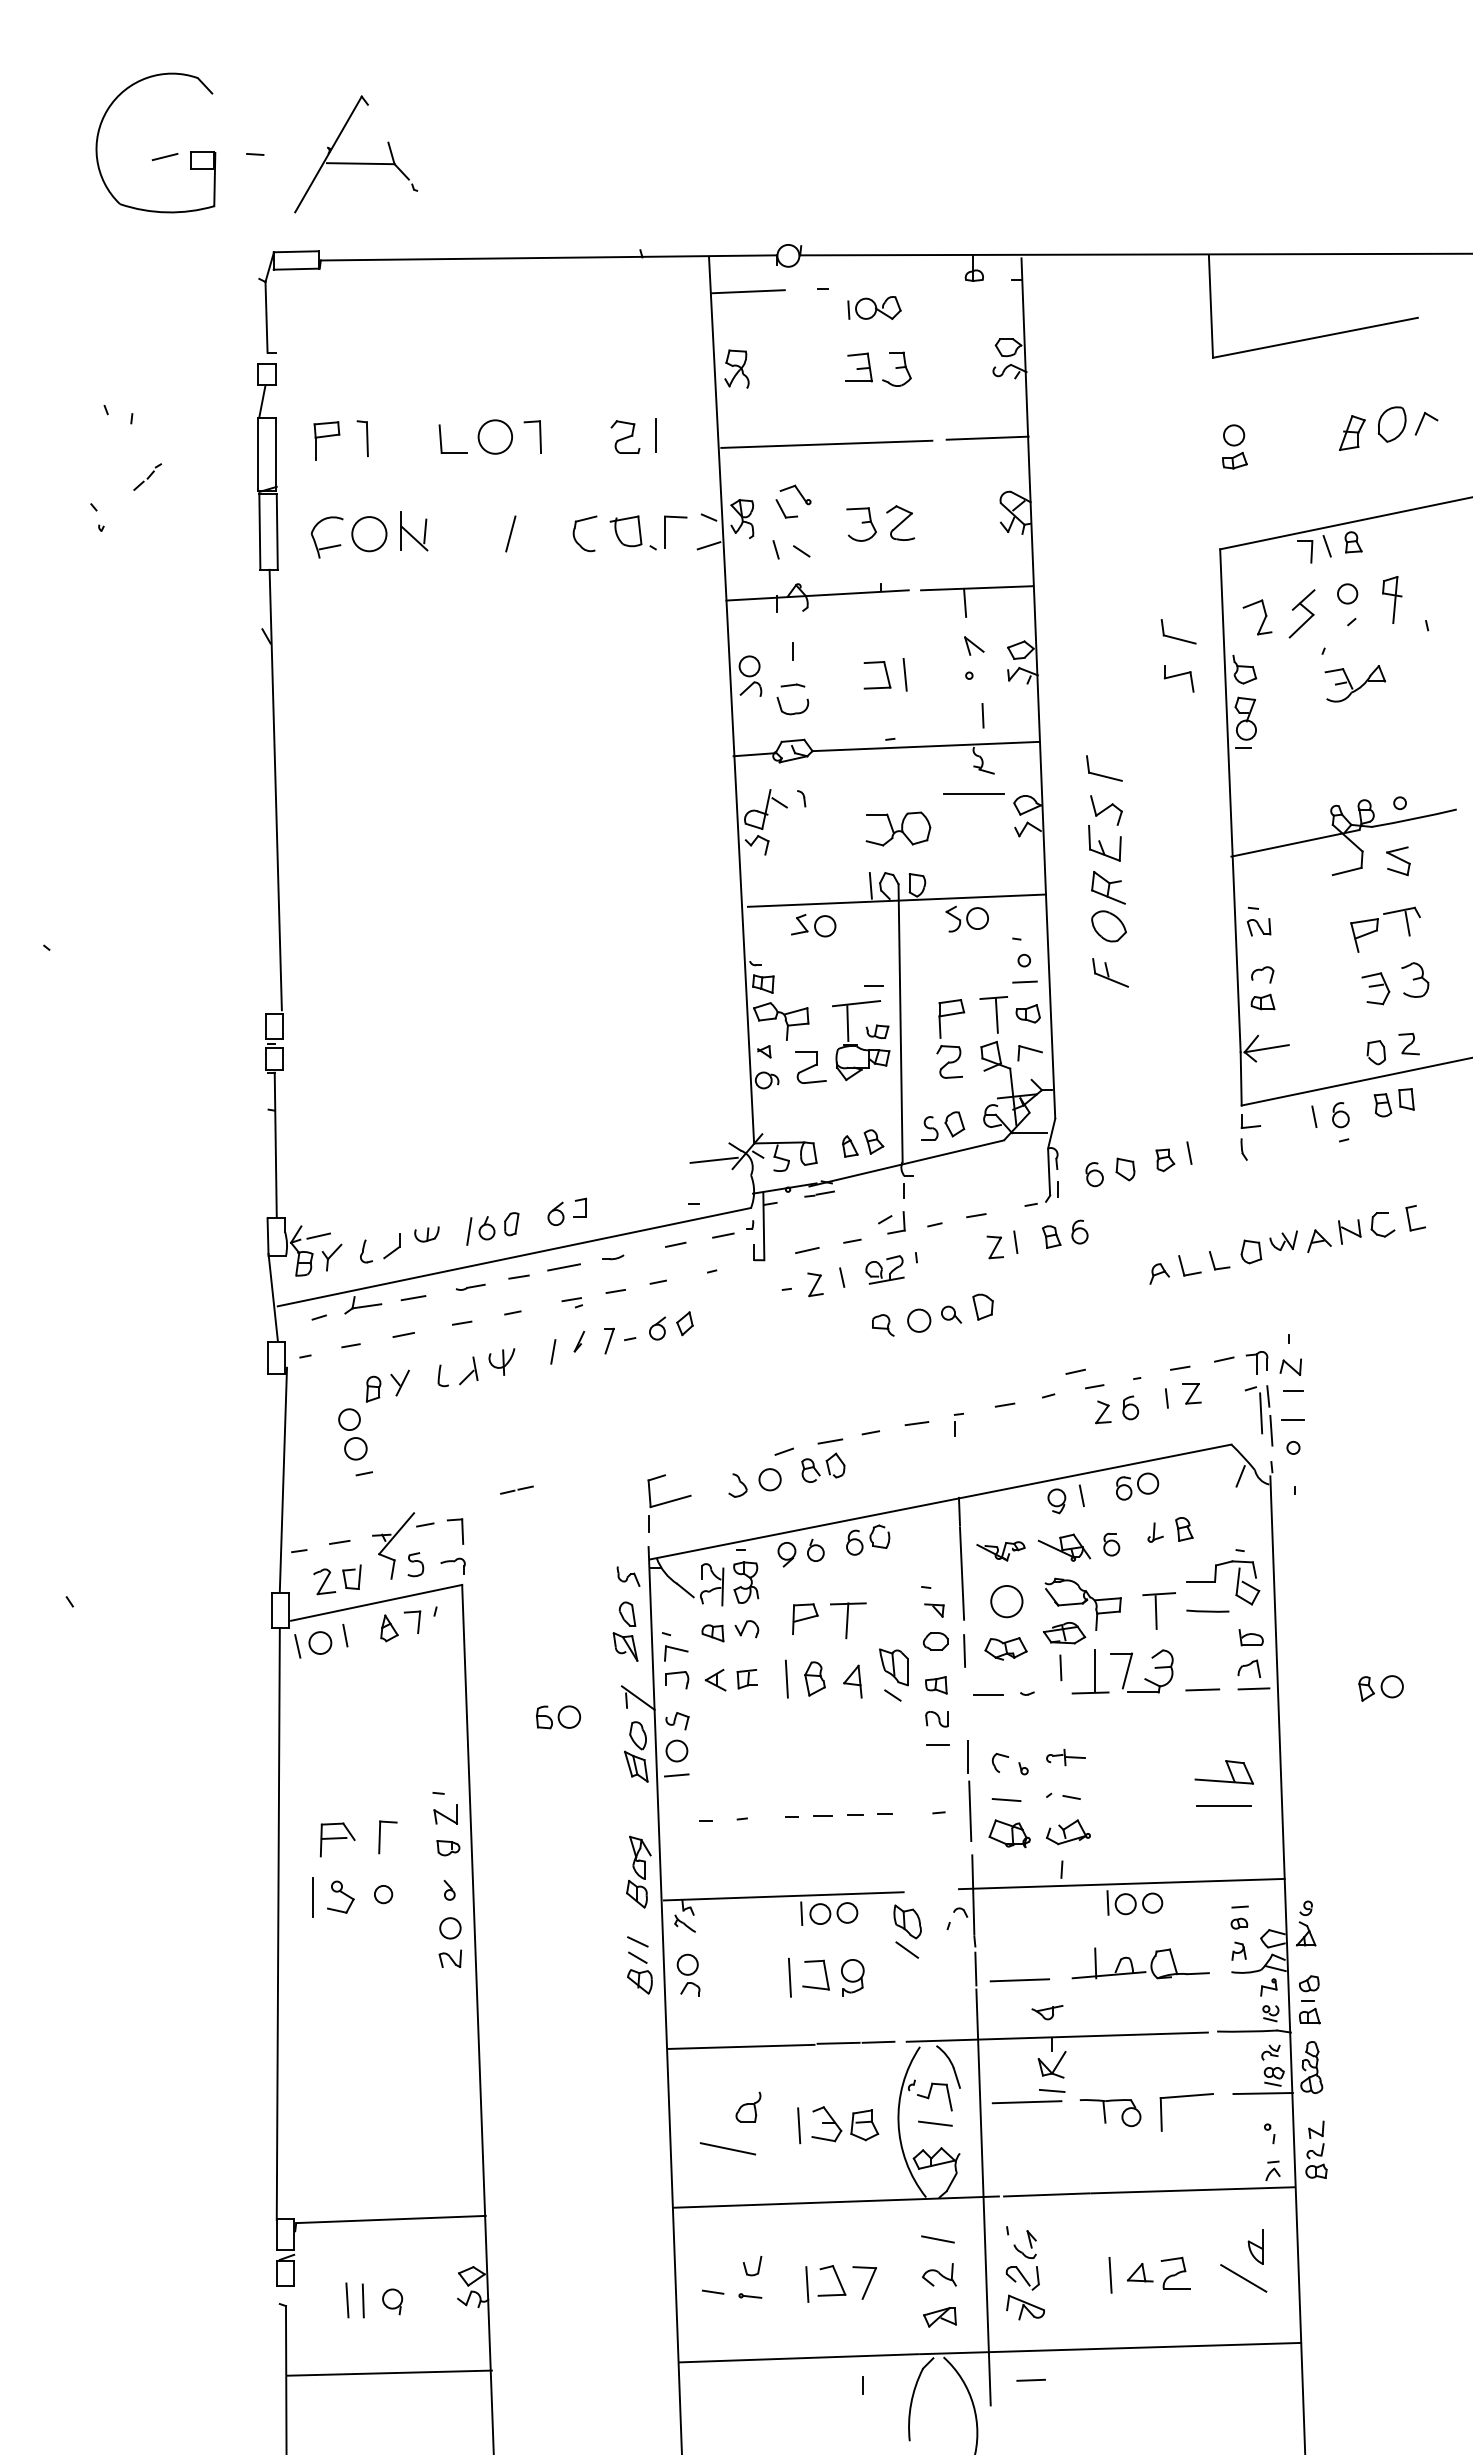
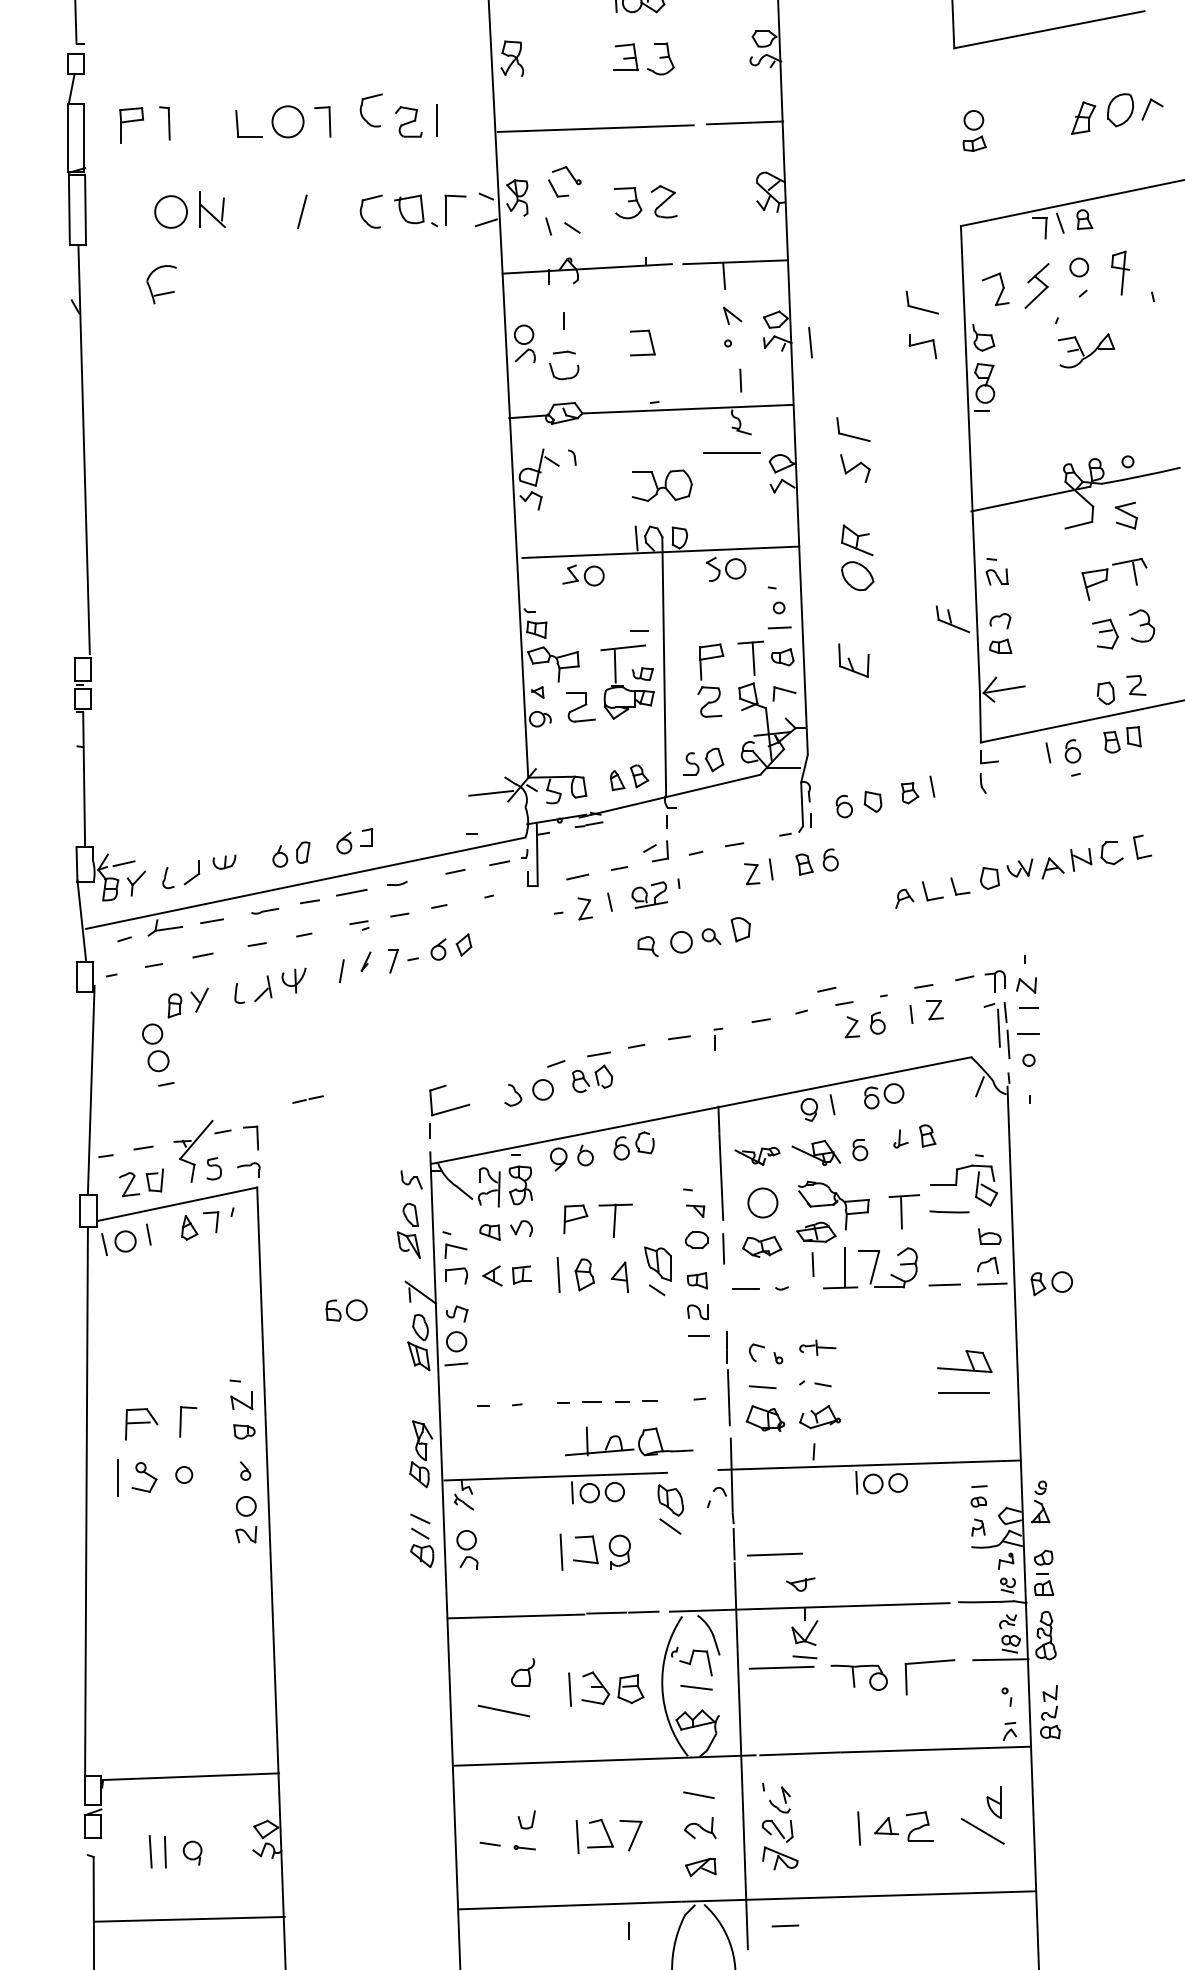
part: (575, 420) -> (362, 106), added
part: (327, 546) -> (161, 293), moved
line: (904, 674) -> (809, 342), moved
part: (1104, 843) -> (853, 660), moved
part: (1110, 972) -> (952, 618), moved
line: (469, 1231) -> (264, 859), removed
part: (1380, 1688) -> (1051, 1283), moved
part: (1133, 1966) -> (622, 1444), moved

